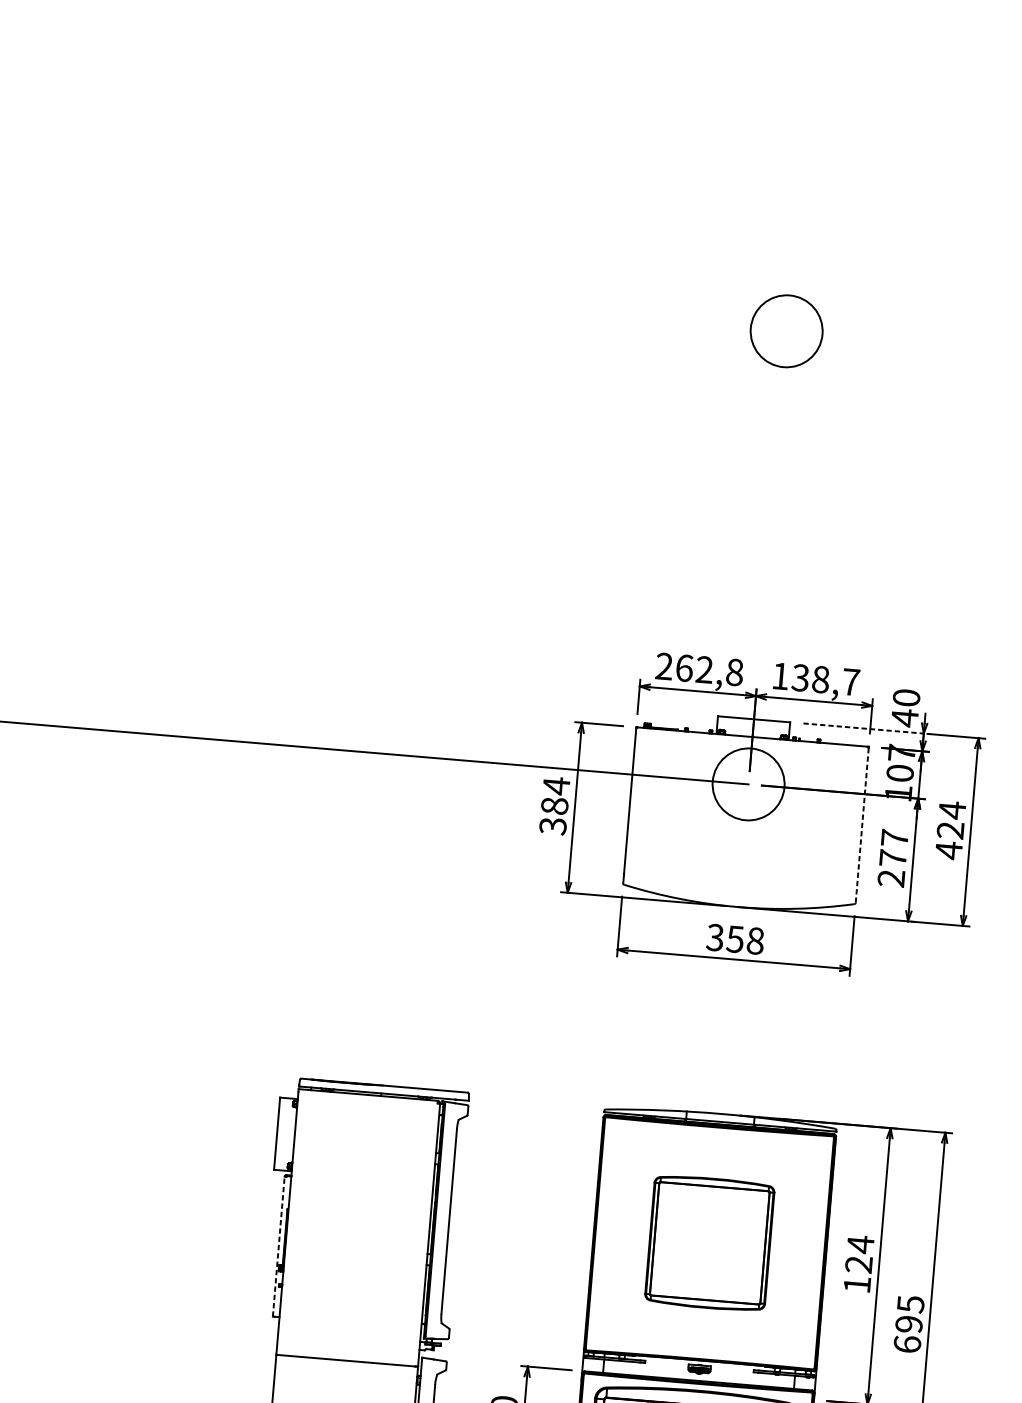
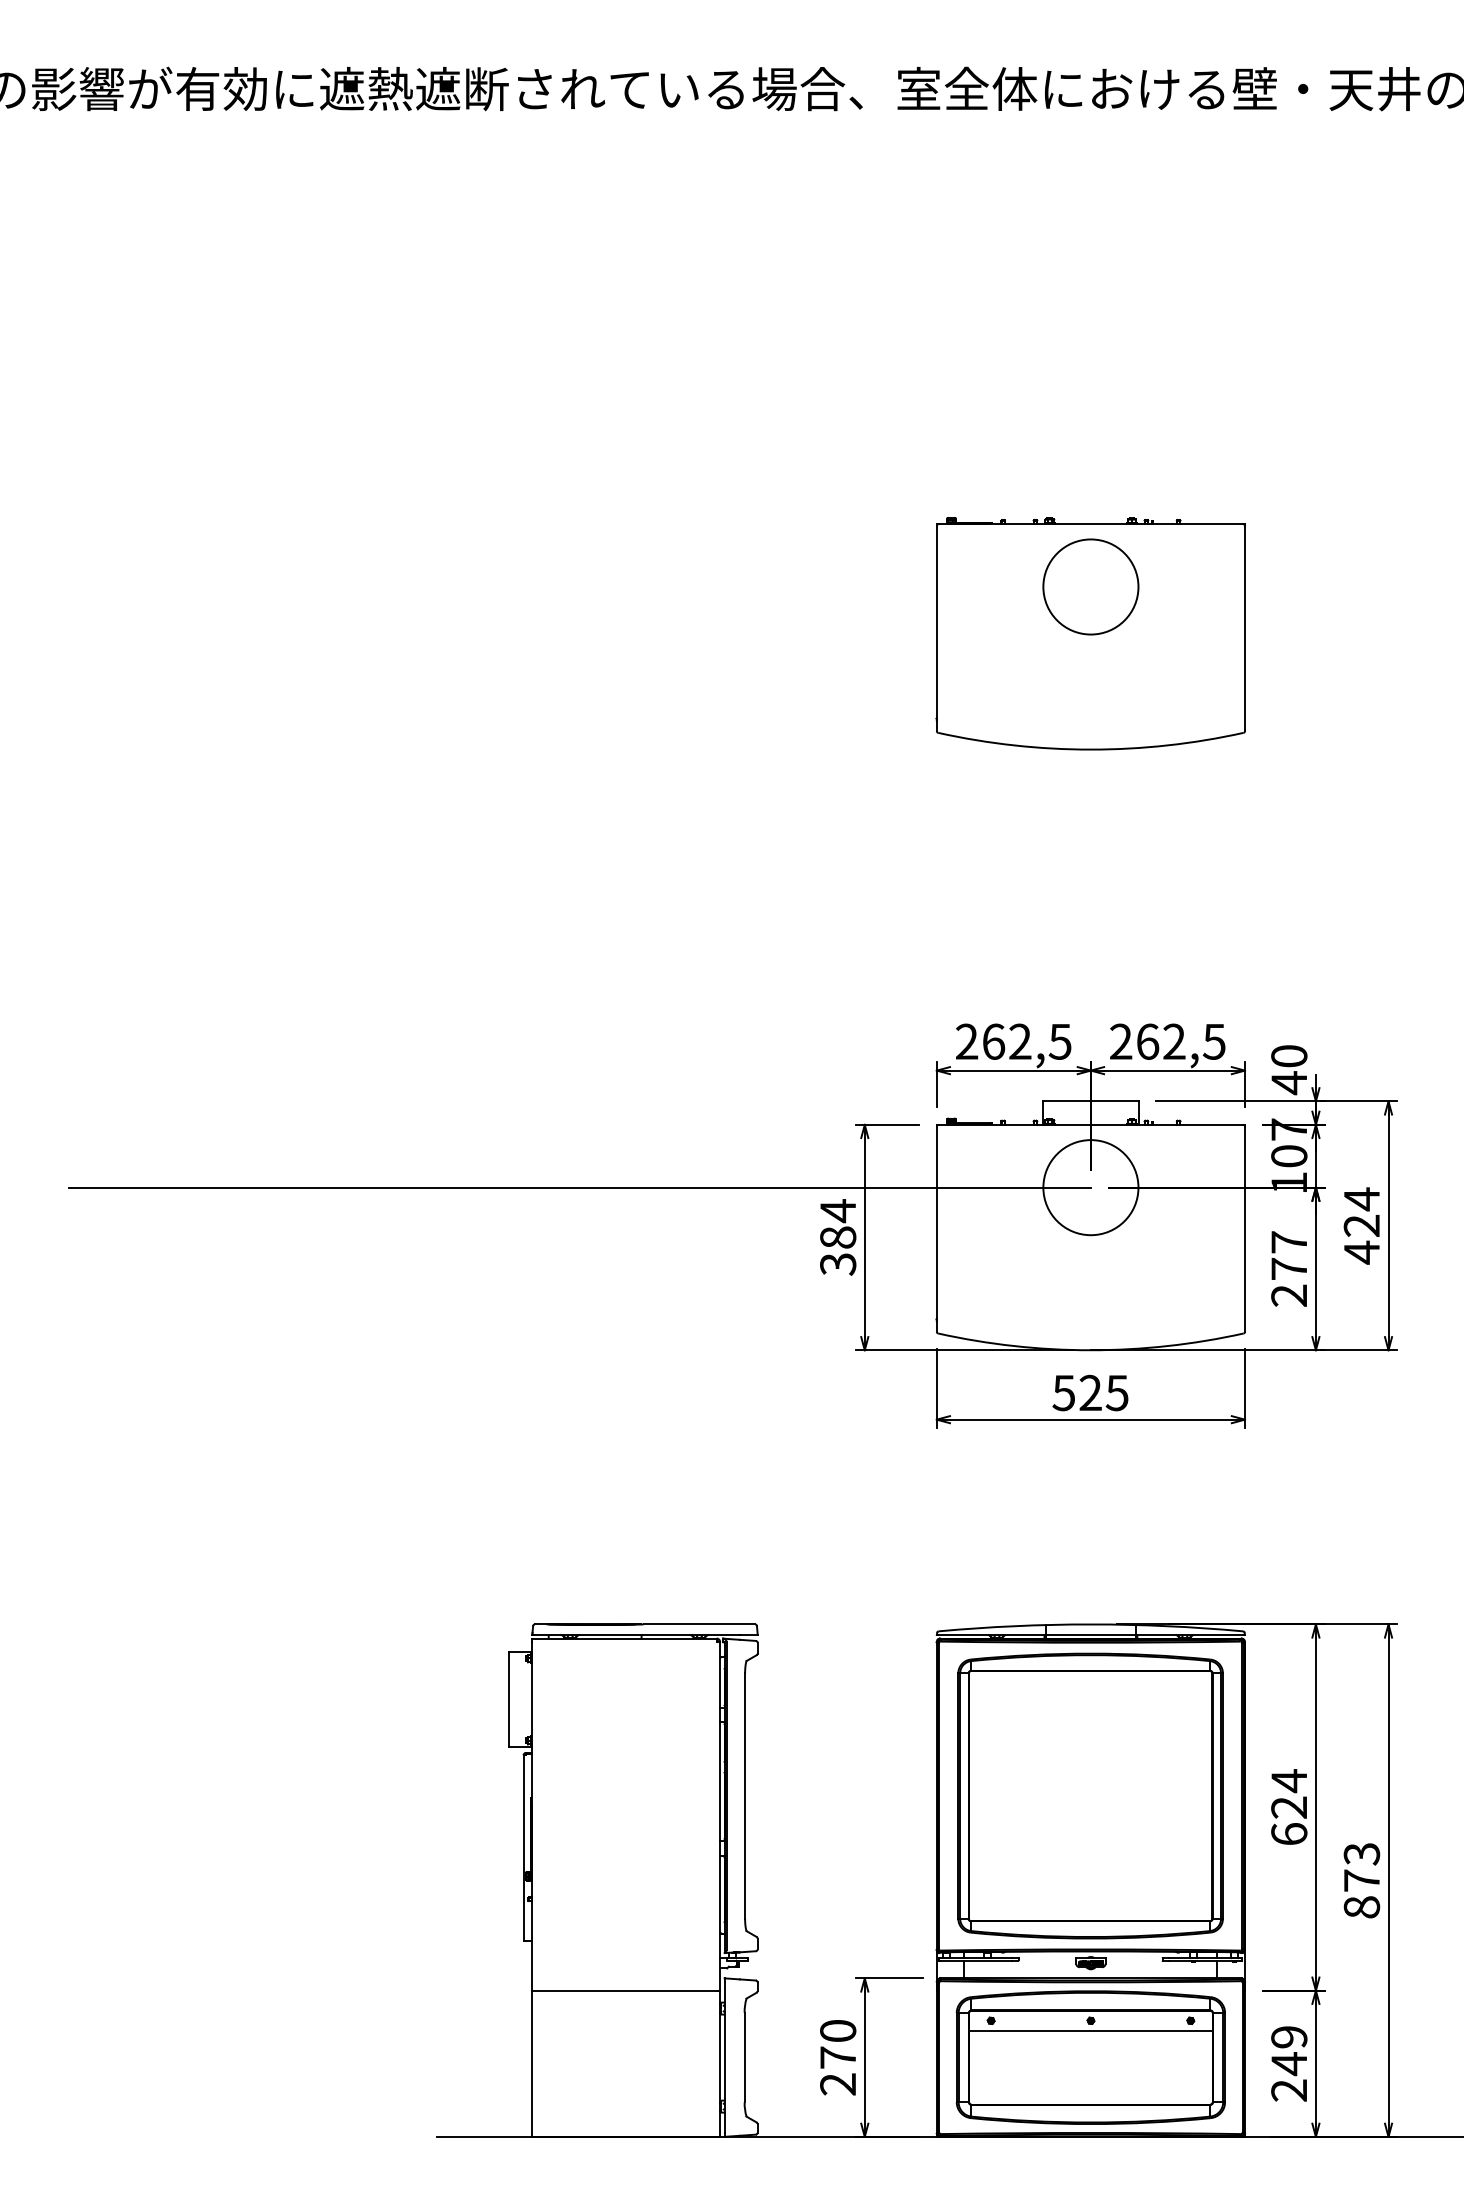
part: (783, 366) -> (1090, 633), added
text: (734, 672) -> (1059, 1041), 262,8 -> 262,5
text: (815, 679) -> (1167, 1041), 138,7 -> 262,5
line: (867, 728) -> (1241, 1101), dashed -> solid
line: (862, 825) -> (1245, 1229), dashed -> solid
text: (735, 938) -> (1090, 1392), 358 -> 525
part: (709, 1242) -> (1090, 1795), size x1.67
line: (278, 1246) -> (523, 1848), dashed -> solid
text: (857, 1284) -> (1289, 1833), 124 -> 624
text: (908, 1324) -> (1361, 1880), 695 -> 873

